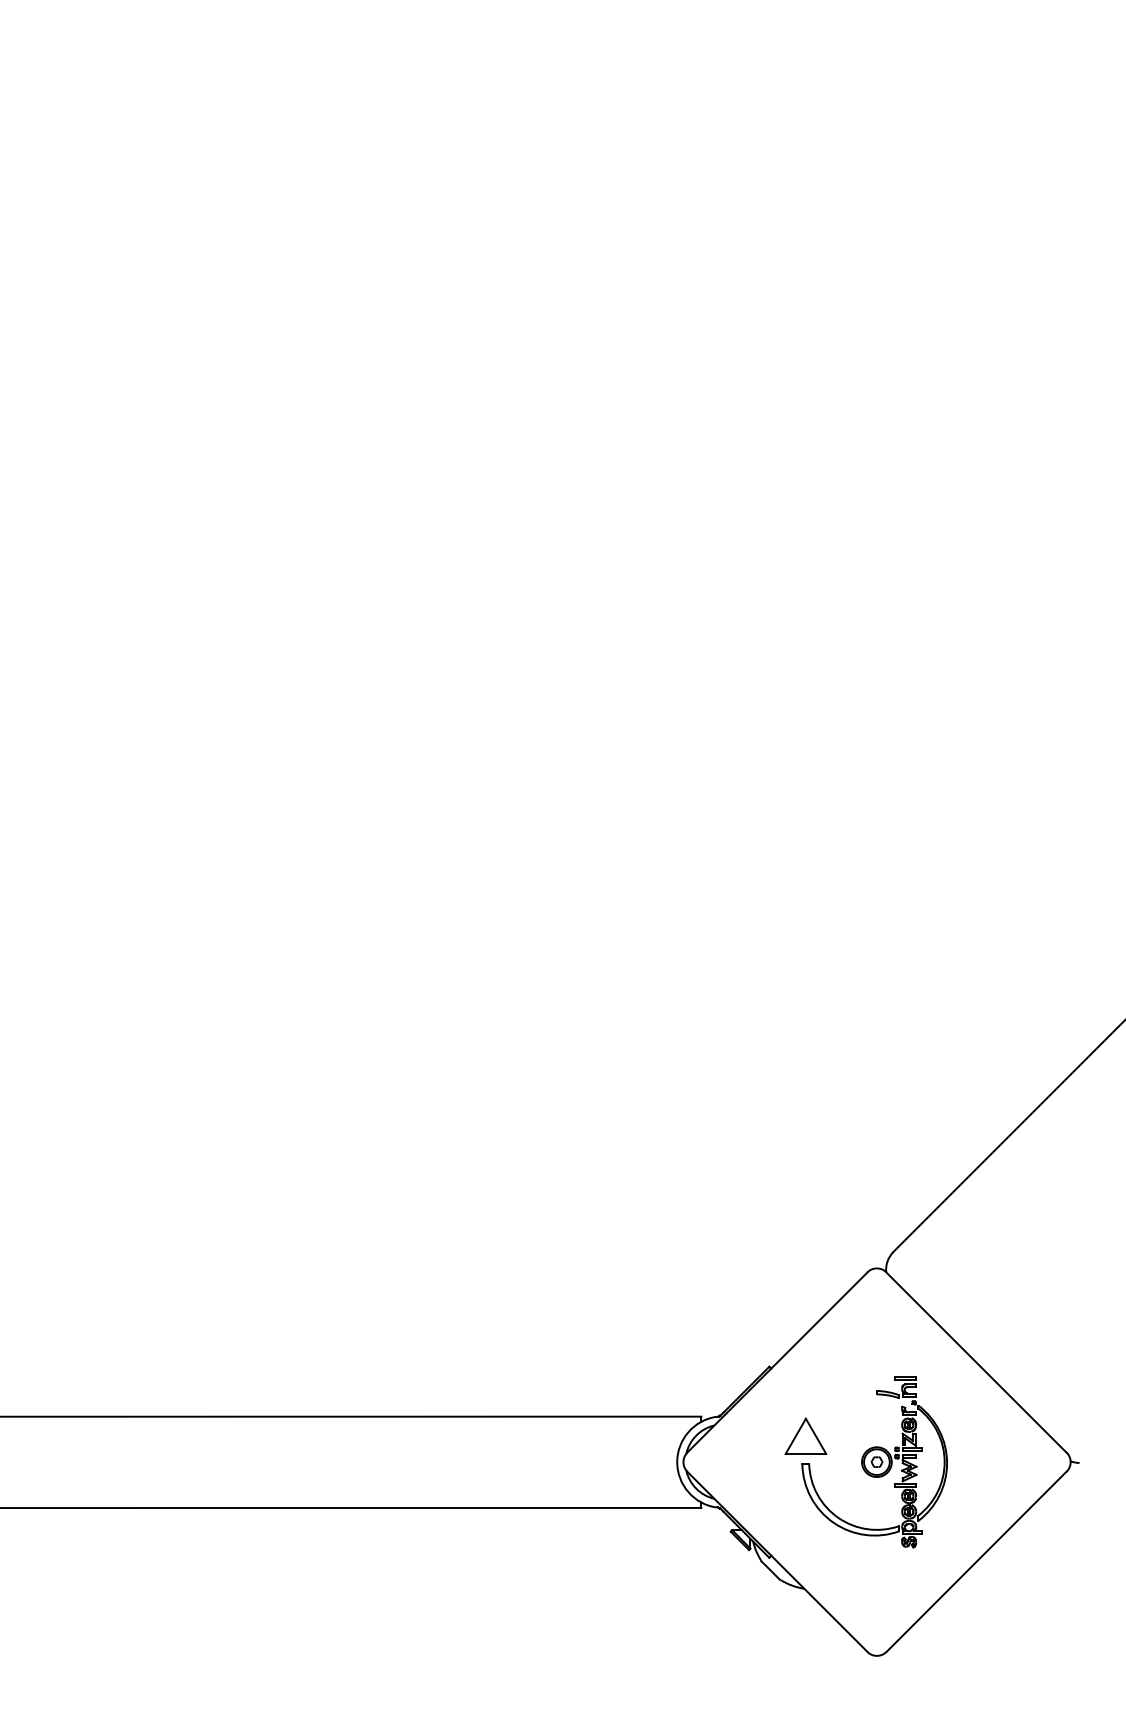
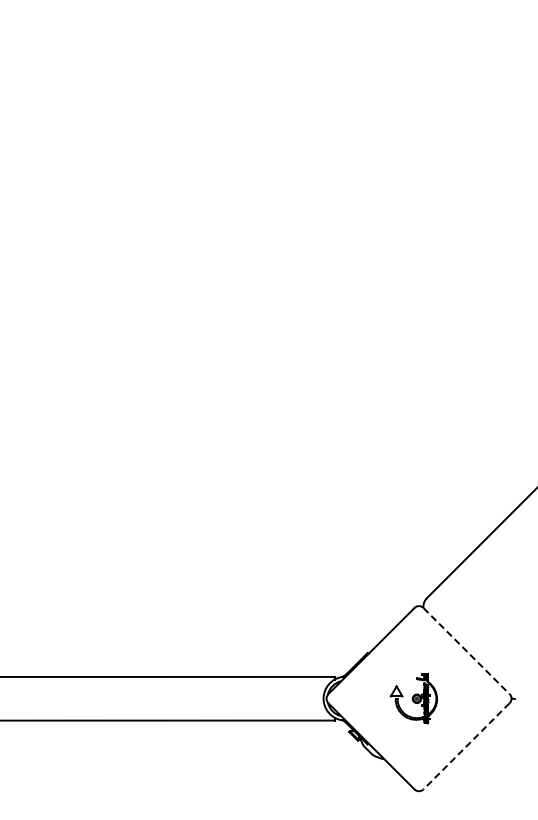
line: (976, 1363) -> (466, 651), solid -> dashed
part: (865, 1461) -> (413, 698), size x0.6
line: (976, 1562) -> (466, 746), solid -> dashed

